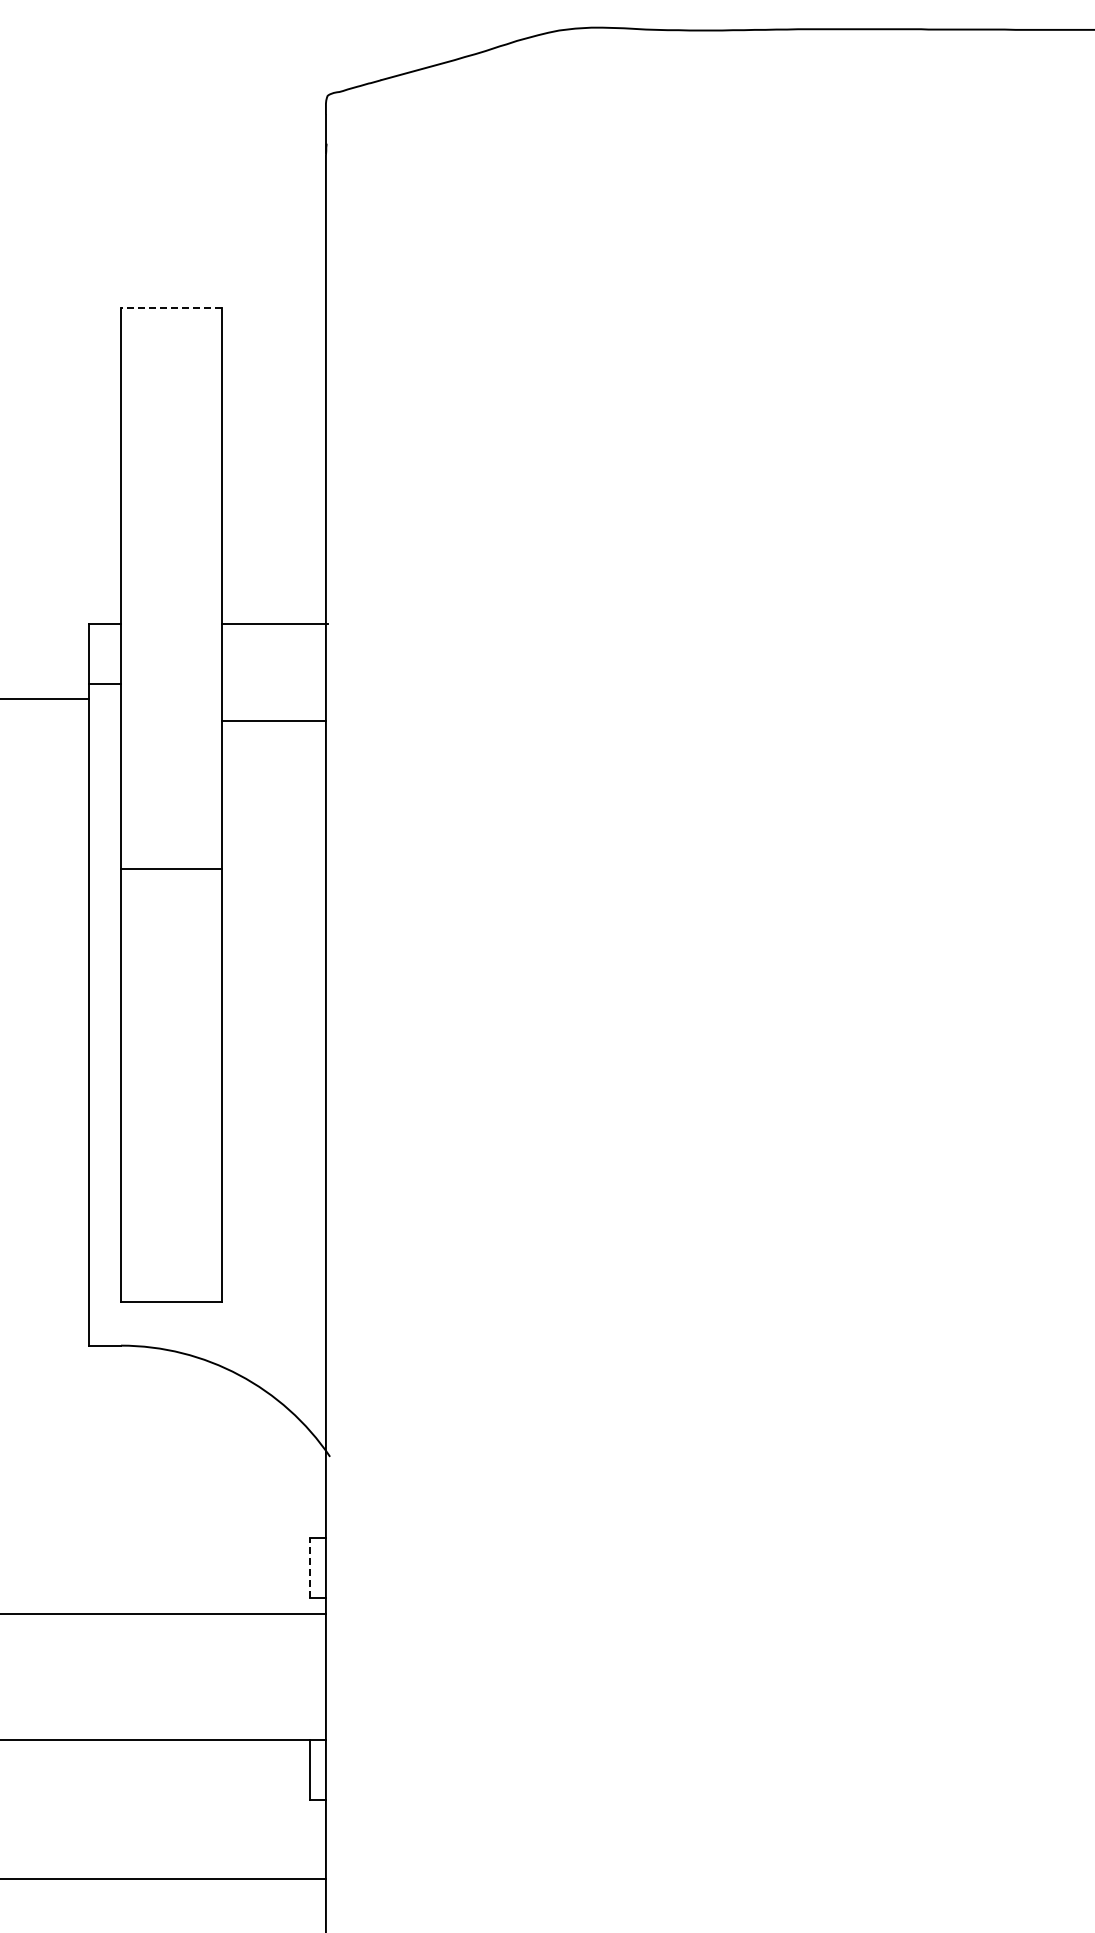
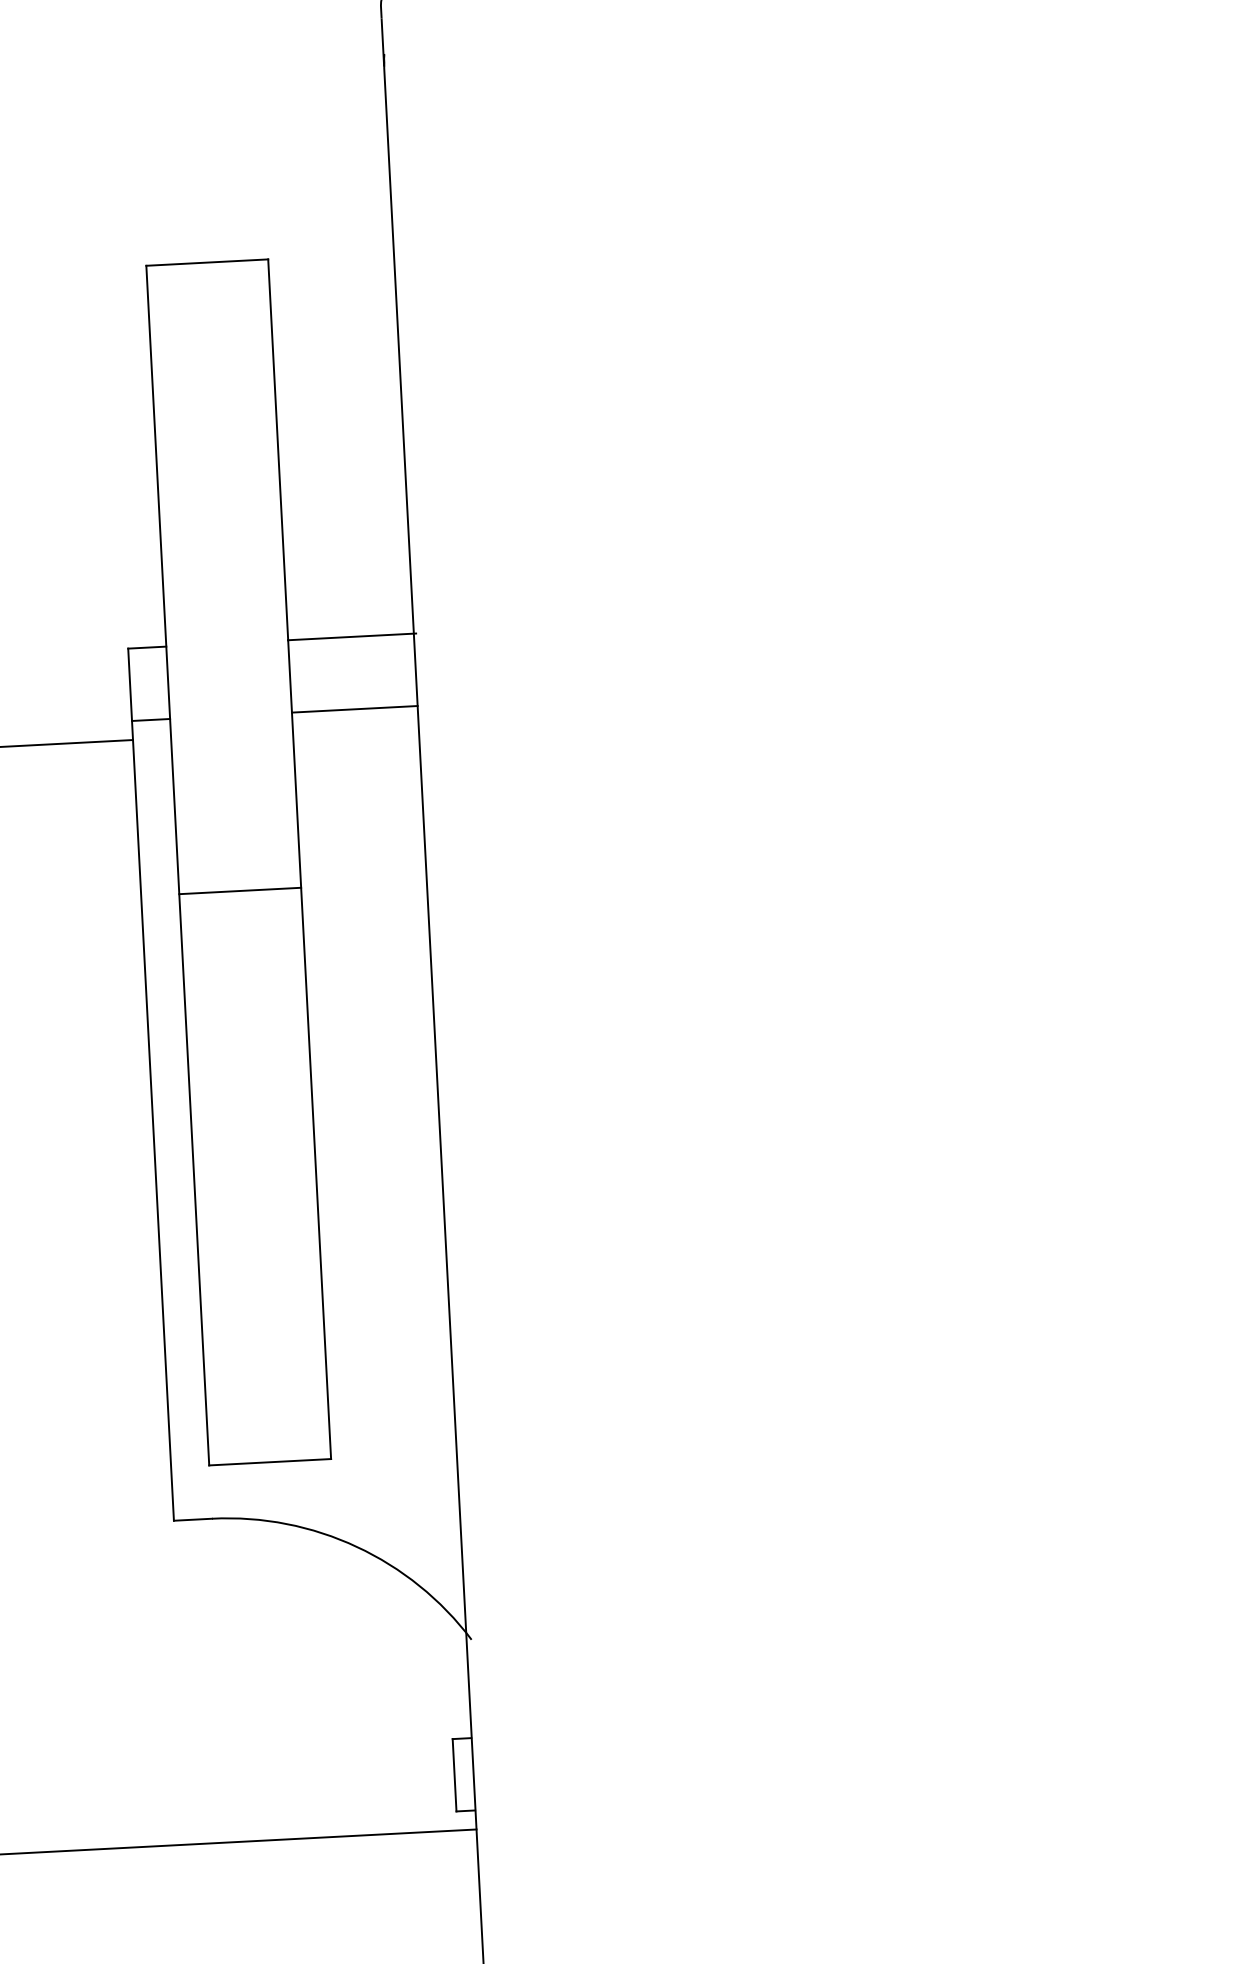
line: (170, 308) -> (206, 262), dashed -> solid
line: (273, 720) -> (354, 709), moved
line: (171, 868) -> (240, 890), moved
line: (310, 1567) -> (454, 1774), dashed -> solid

